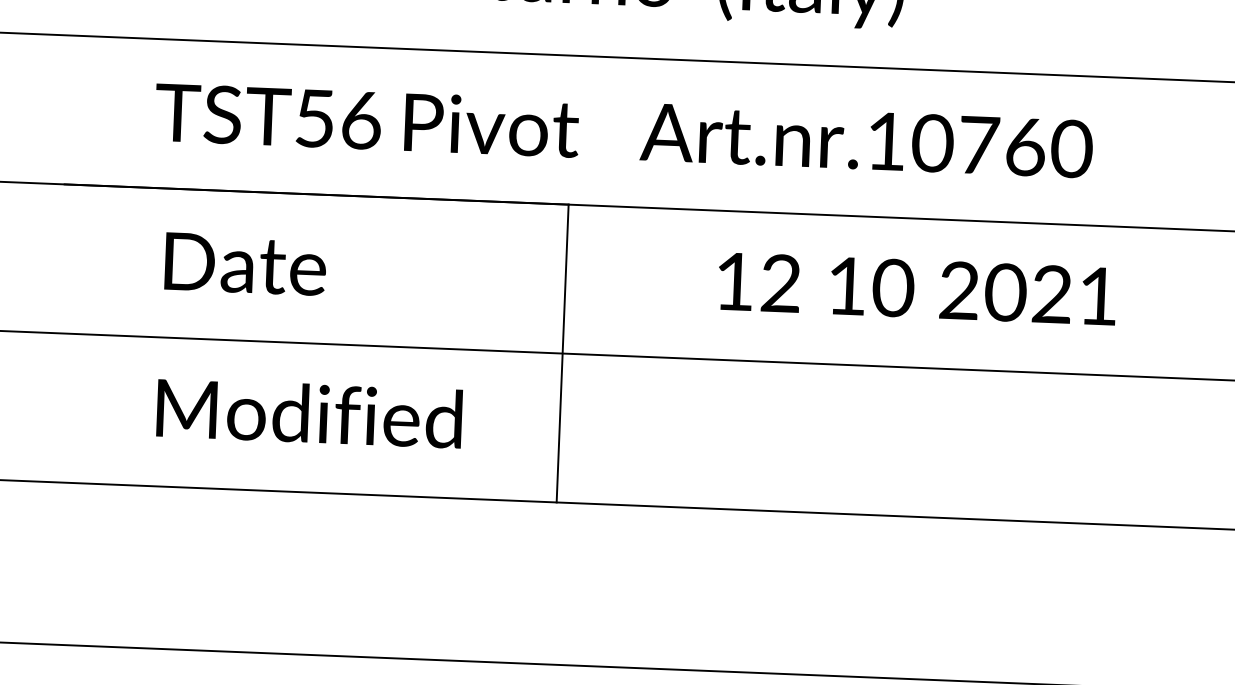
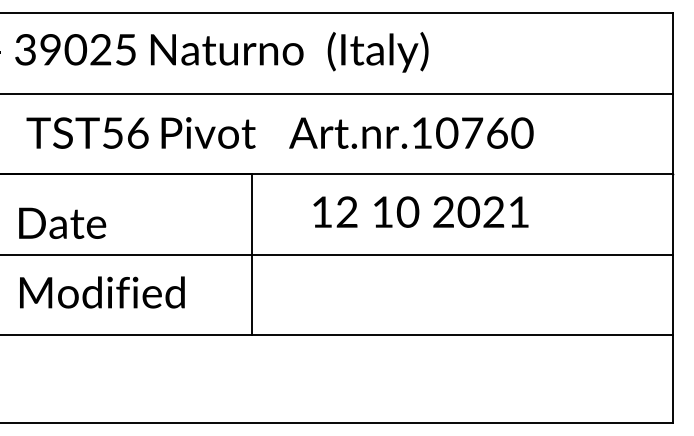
text: (245, 262) -> (62, 222), moved
text: (916, 287) -> (420, 211), moved
text: (309, 413) -> (102, 292), moved

